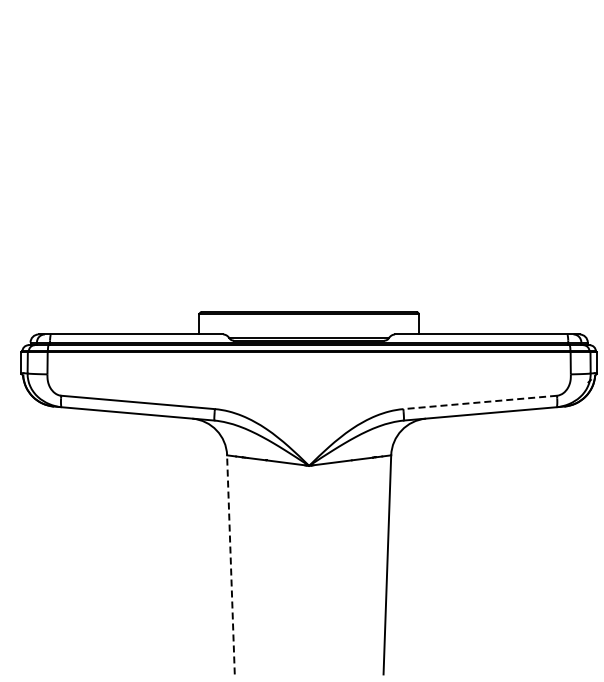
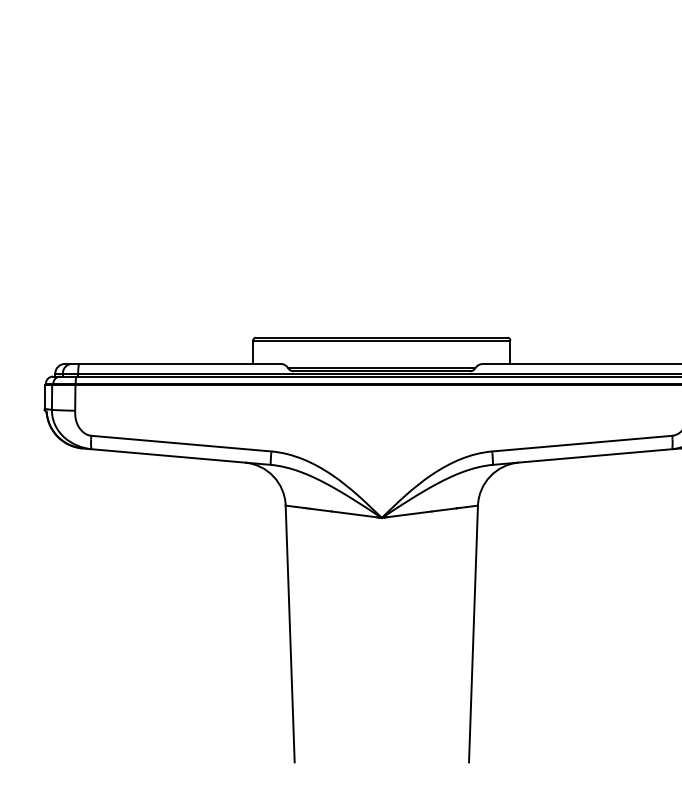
line: (479, 402) -> (581, 443), dashed -> solid
line: (230, 564) -> (289, 633), dashed -> solid

